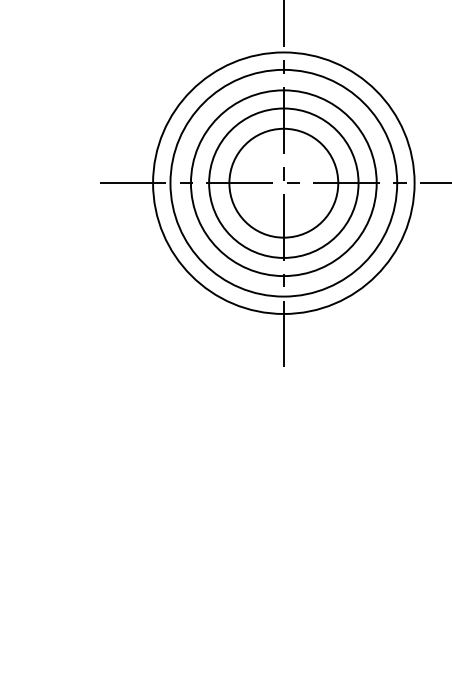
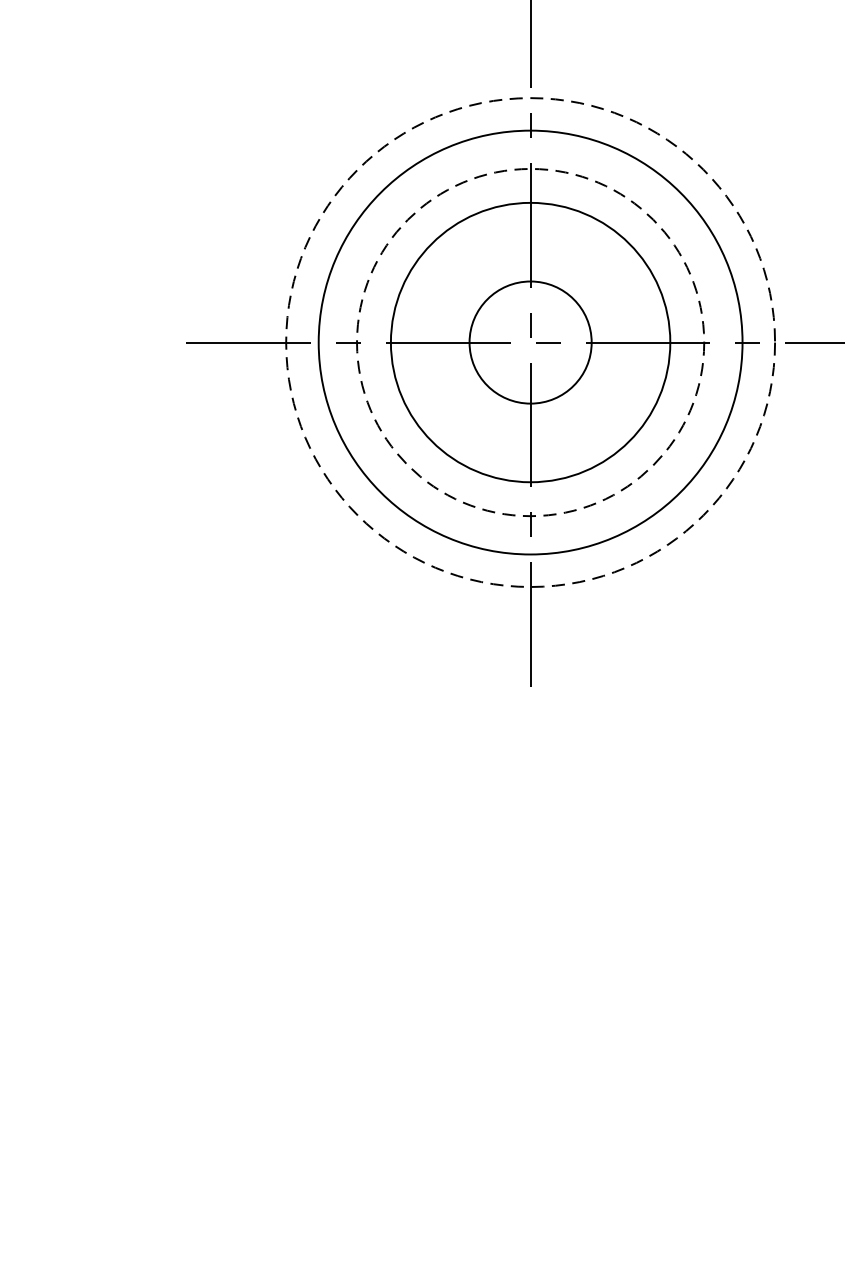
circle: (283, 182) -> (529, 341), size x0.6
circle: (283, 182) -> (529, 341), solid -> dashed
circle: (283, 183) -> (529, 343), solid -> dashed

